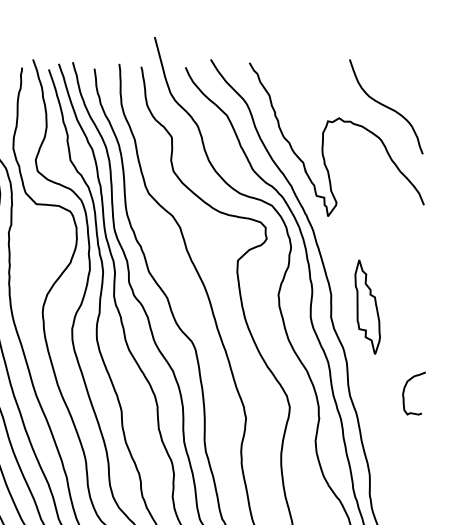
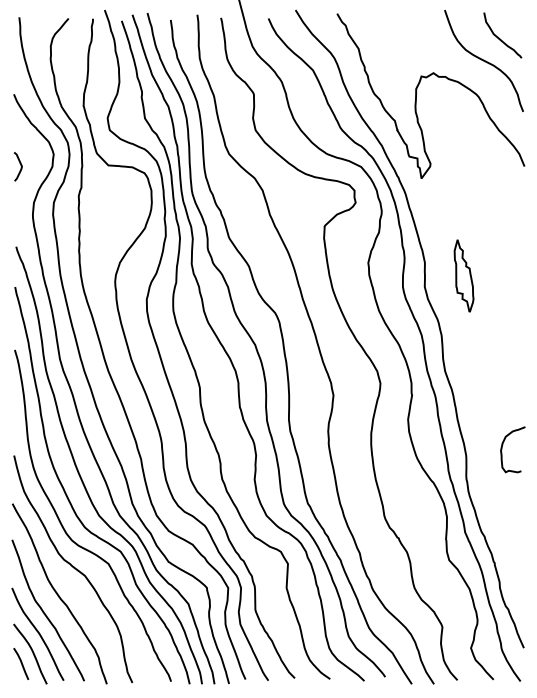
curve: (400, 85) -> (499, 37), added
part: (367, 306) -> (463, 275), size x0.71
curve: (405, 389) -> (503, 445), moved

